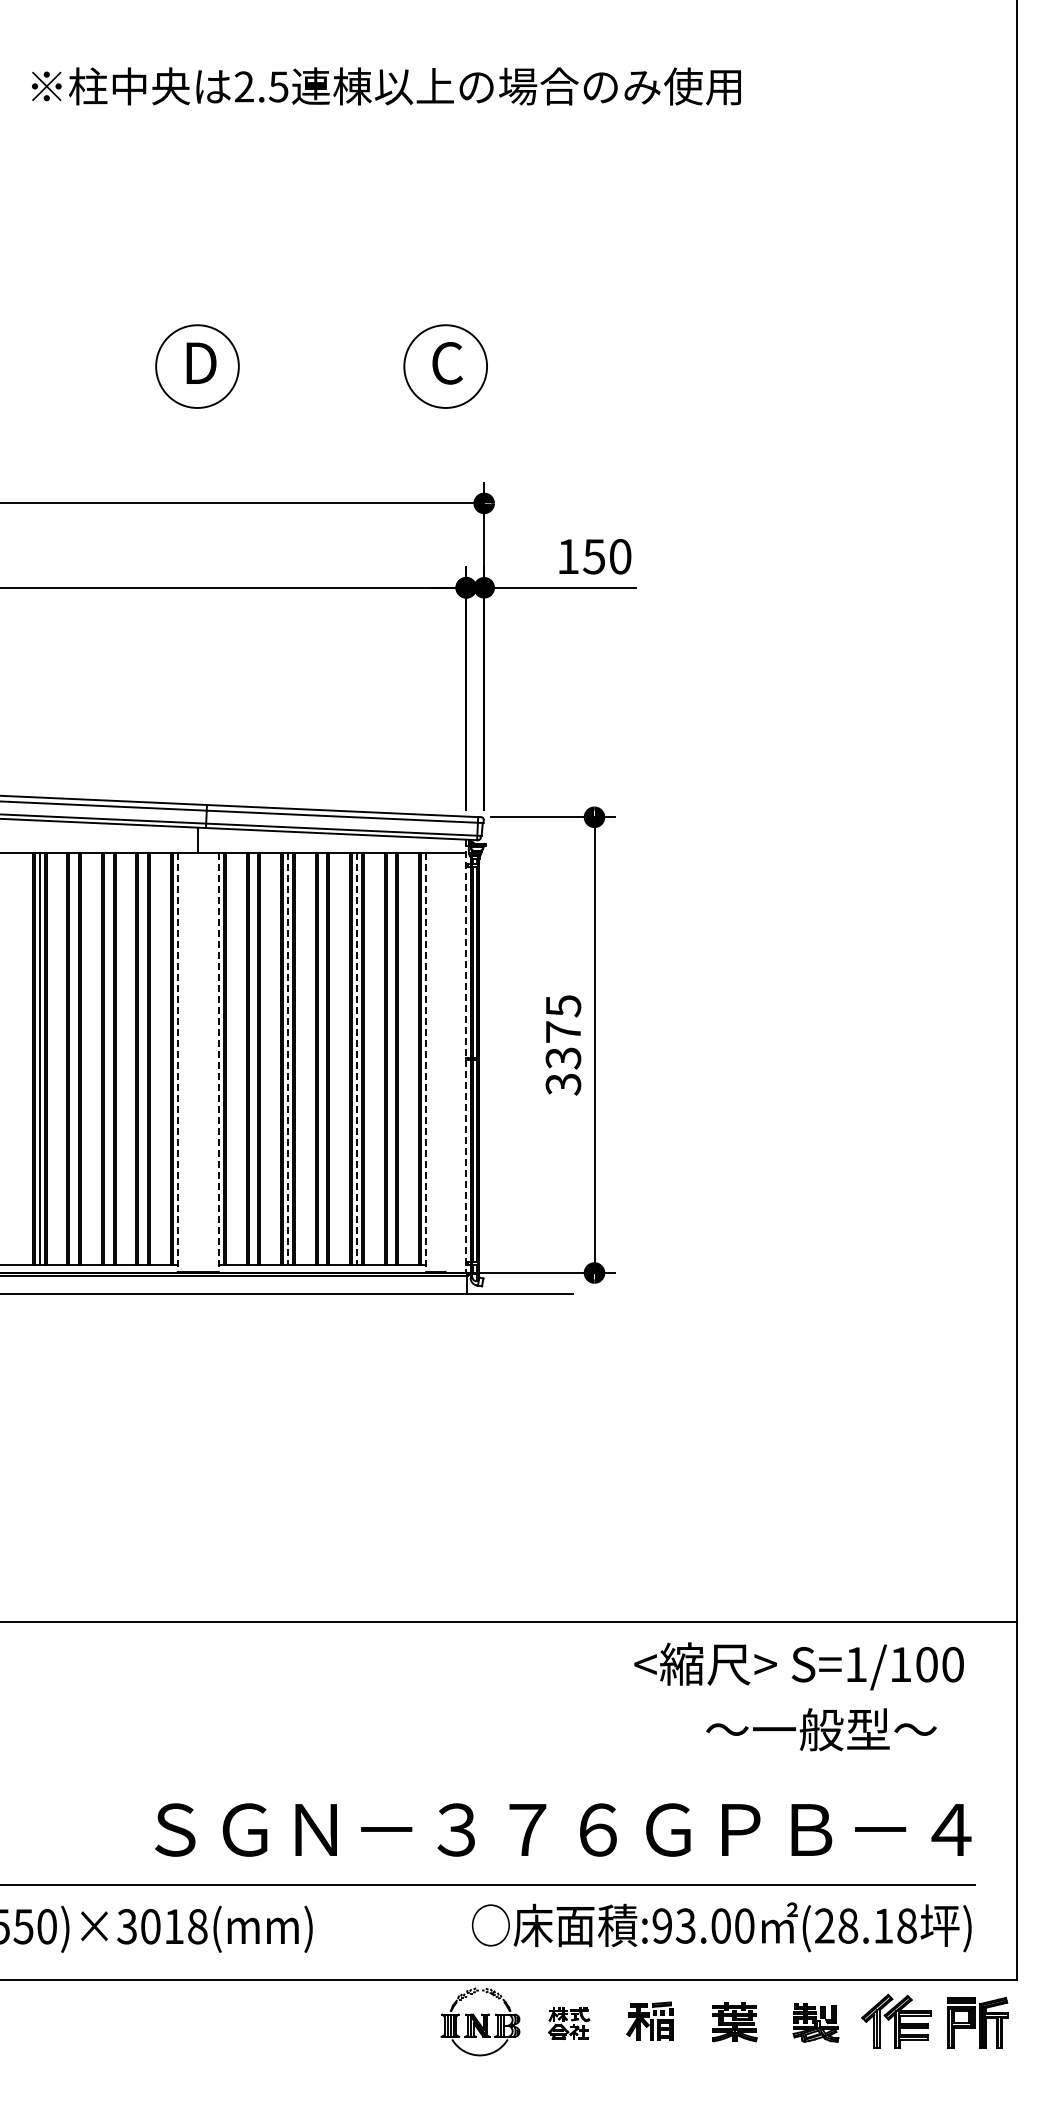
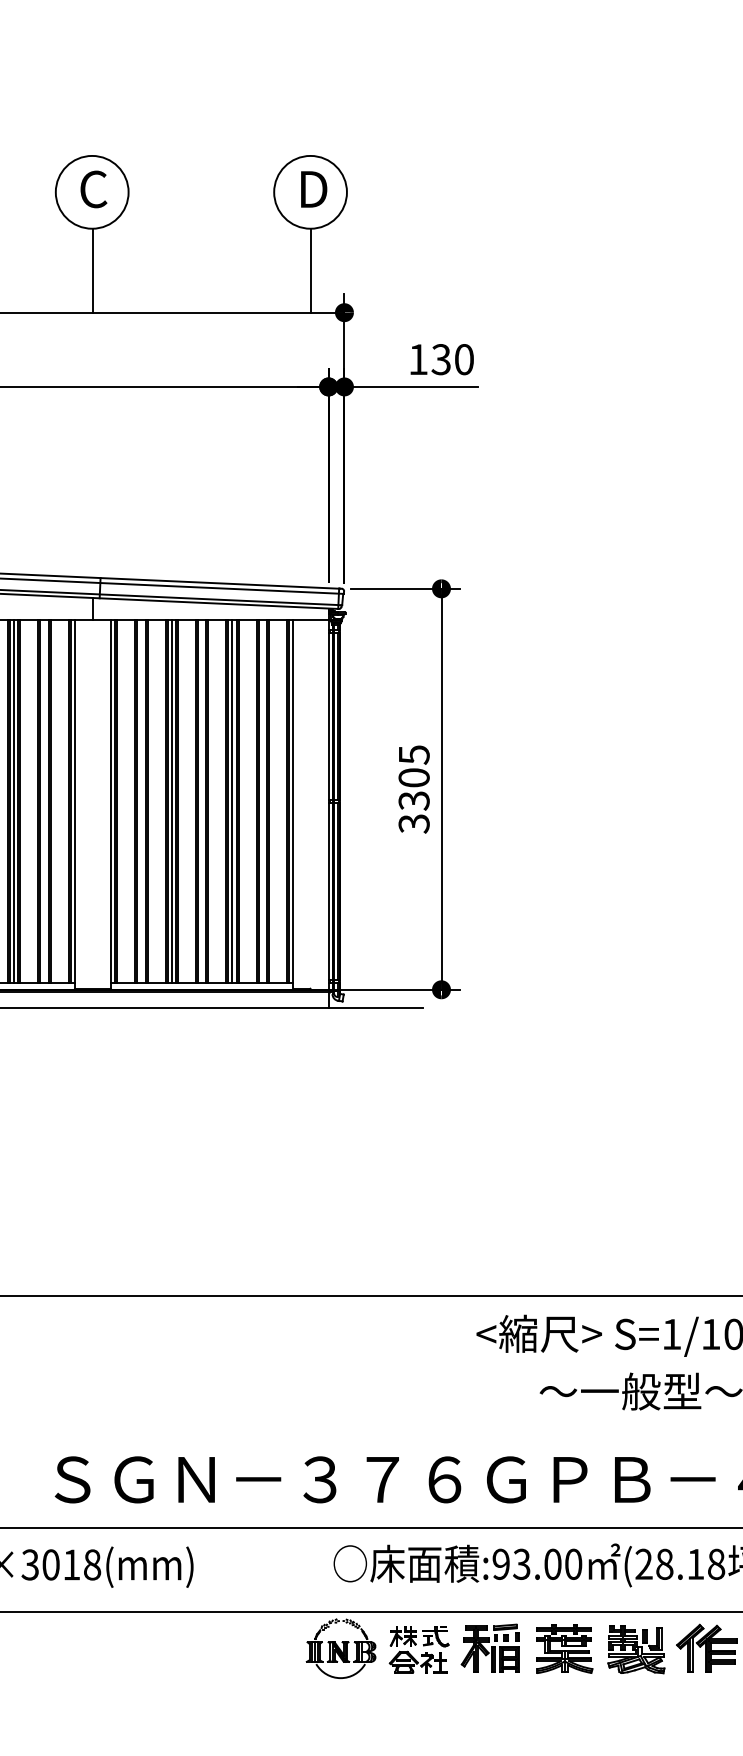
text: (200, 363) -> (94, 189), D -> C
text: (448, 363) -> (313, 189), C -> D
line: (198, 455) -> (93, 270), added
line: (446, 455) -> (311, 270), added
text: (593, 556) -> (440, 359), 150 -> 130
text: (563, 1031) -> (414, 777), 3375 -> 3305
line: (466, 1056) -> (328, 799), dashed -> solid
line: (108, 1058) -> (13, 801), added
line: (287, 1058) -> (171, 801), dashed -> solid
line: (356, 1058) -> (232, 801), dashed -> solid
line: (177, 1062) -> (74, 804), dashed -> solid
line: (219, 1062) -> (111, 804), dashed -> solid
line: (425, 1062) -> (292, 804), dashed -> solid
part: (649, 2020) -> (489, 1647), size x1.43
part: (734, 2021) -> (564, 1648), size x1.43
part: (815, 2022) -> (635, 1649), size x1.43
part: (568, 2023) -> (418, 1650), size x1.67

